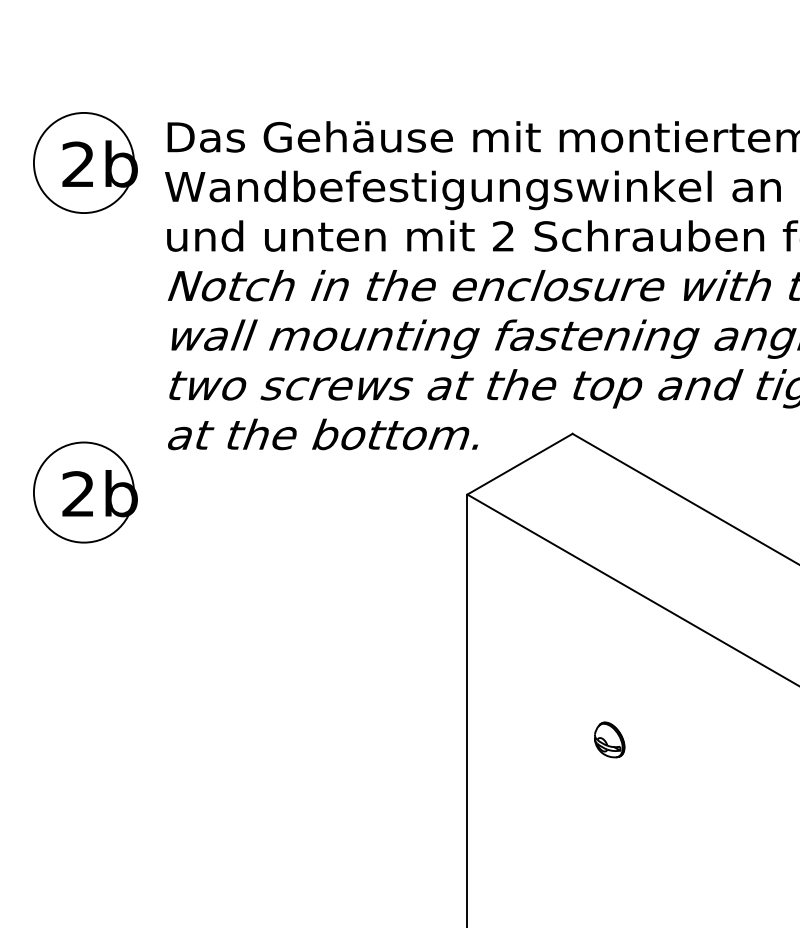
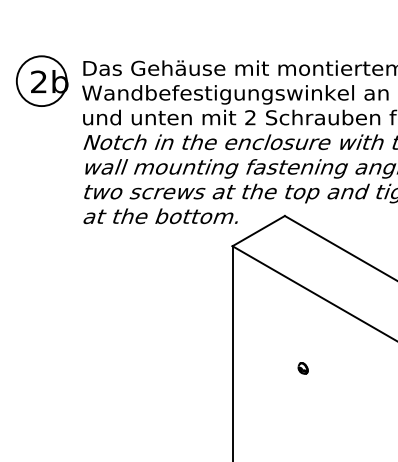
part: (85, 491) -> (42, 244), removed
part: (607, 740) -> (302, 368), size x0.62

